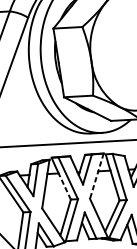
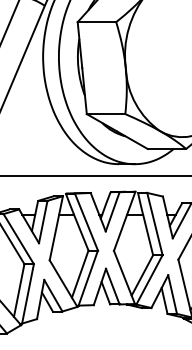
line: (96, 176) -> (124, 221), dashed -> solid
line: (64, 186) -> (81, 232), dashed -> solid

